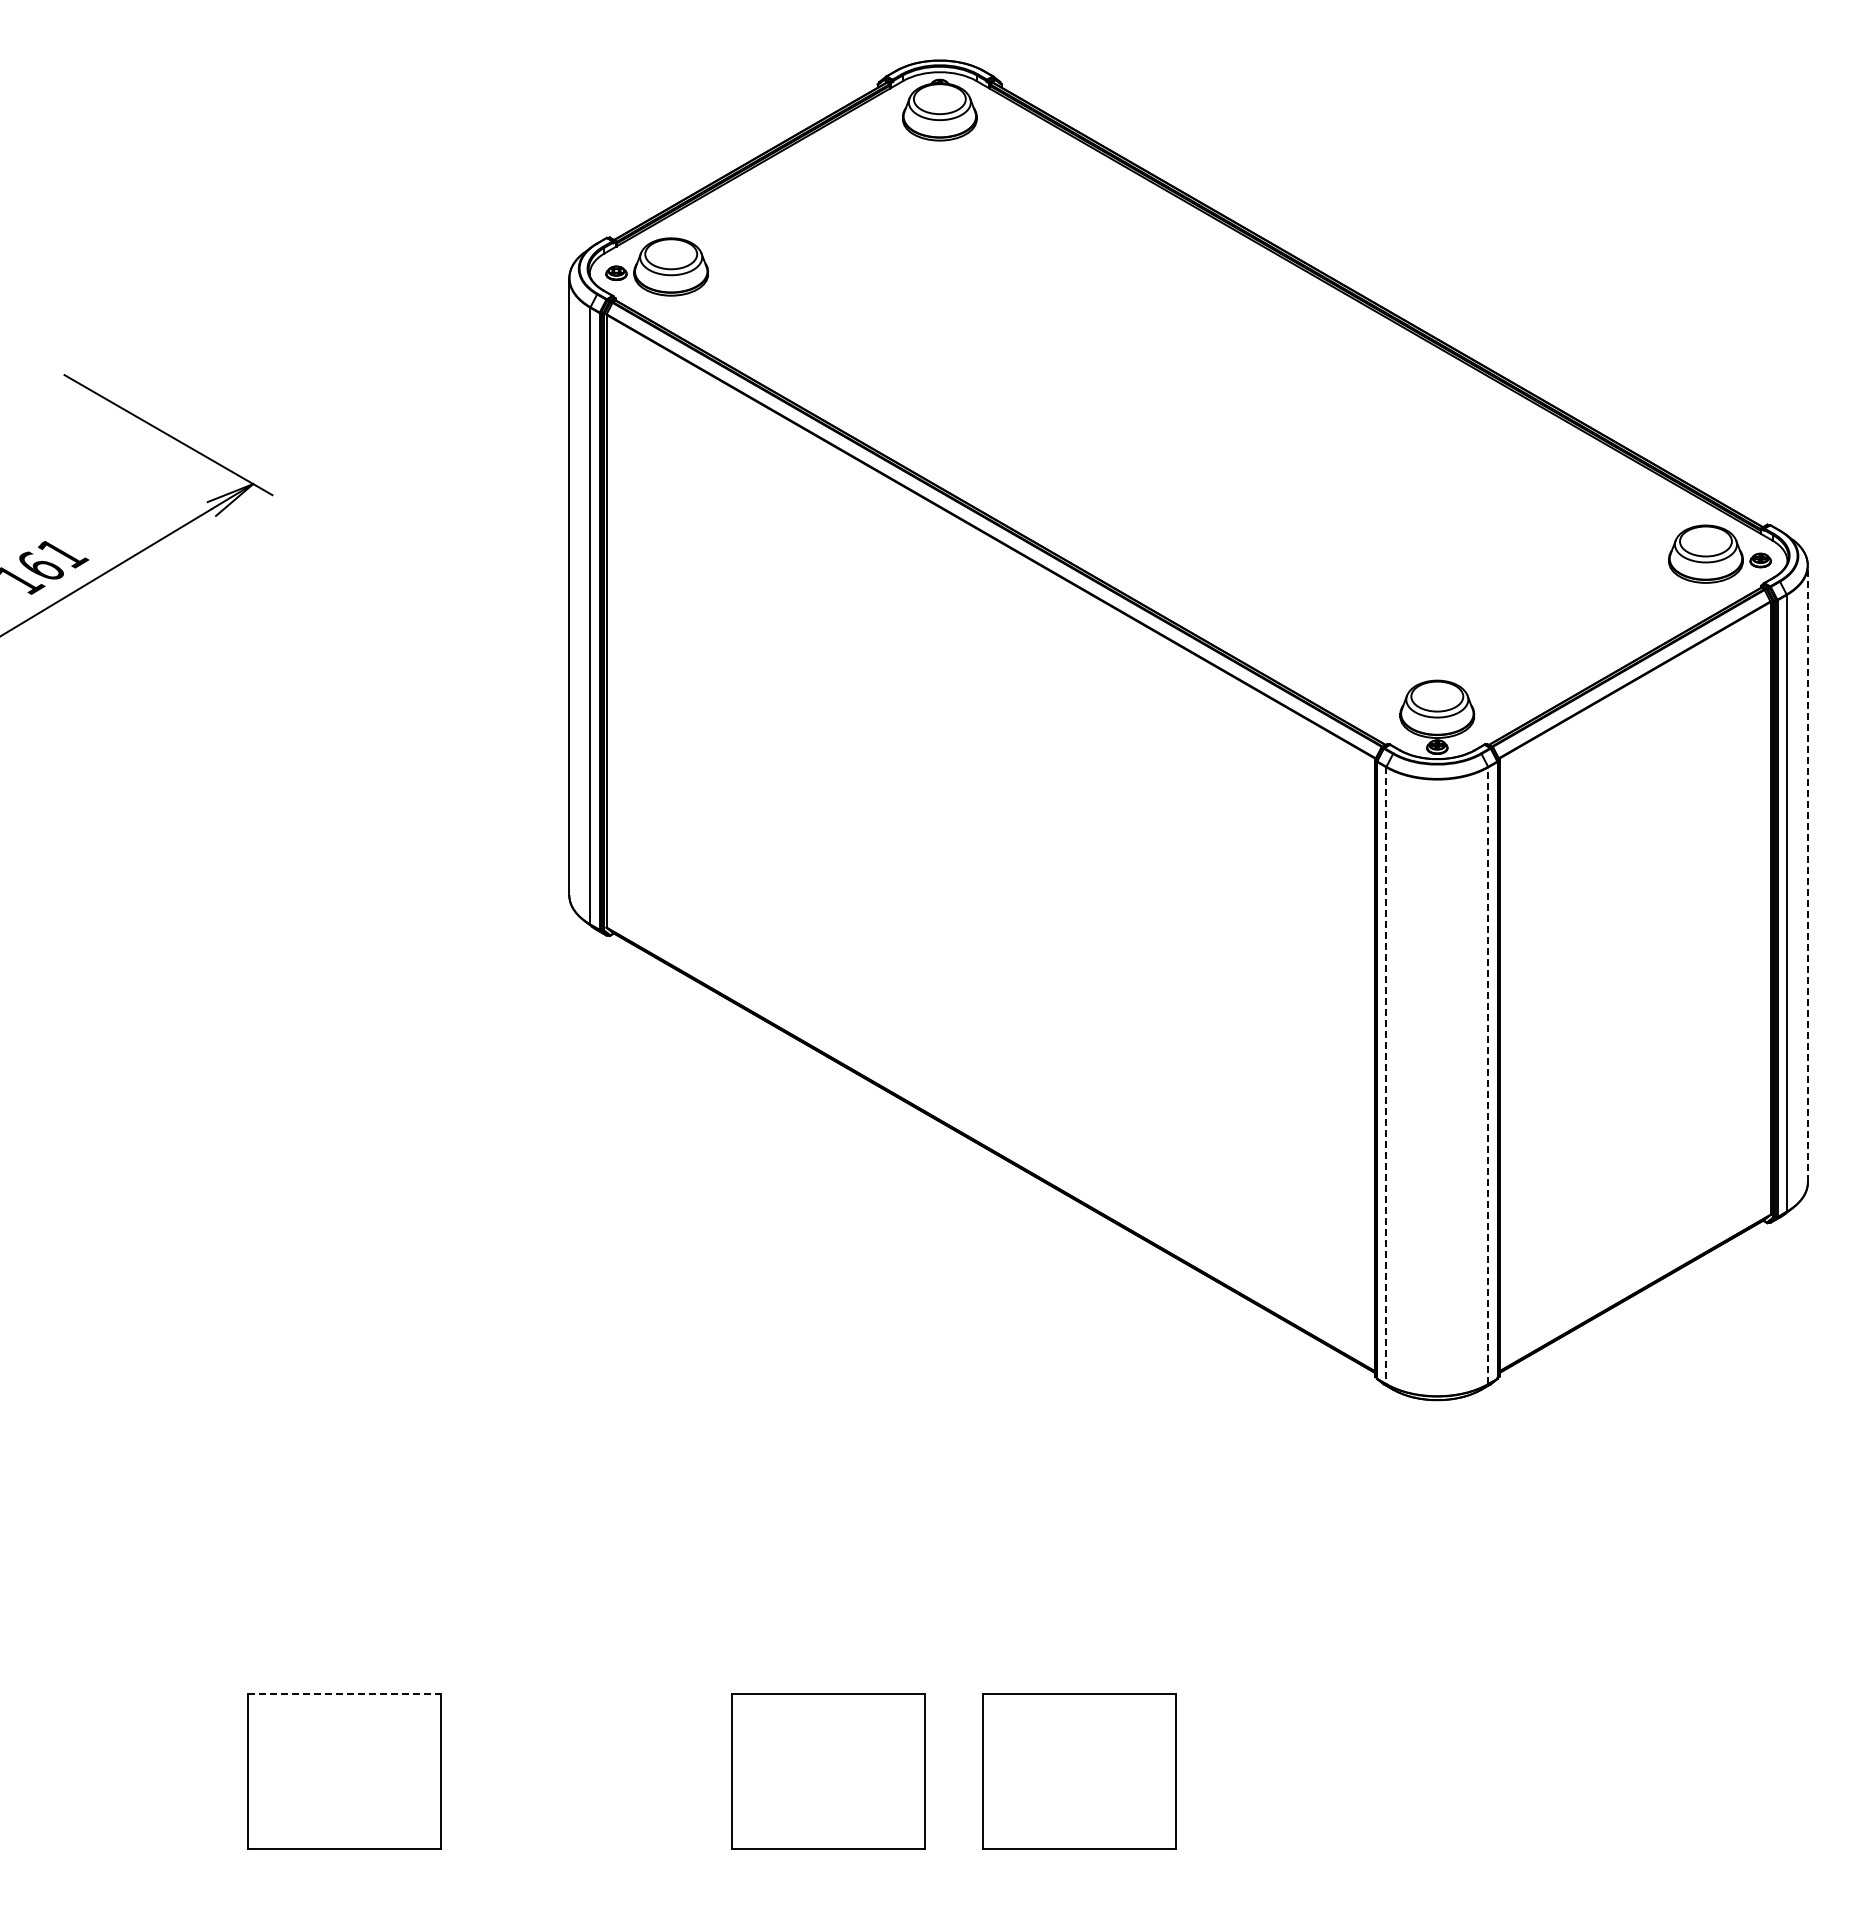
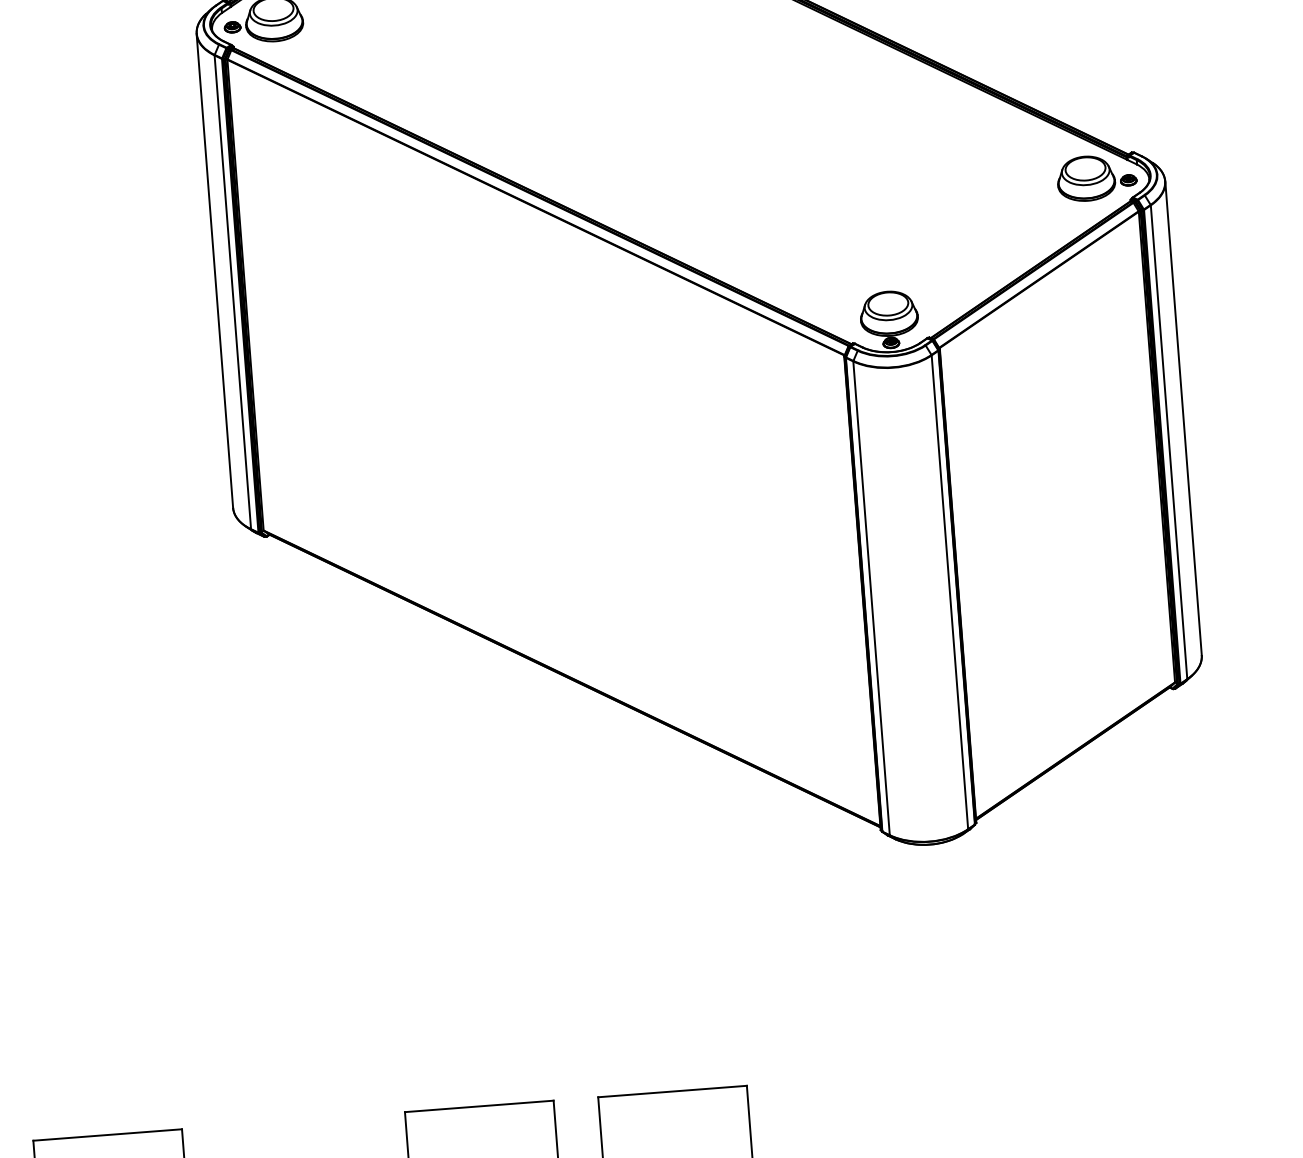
line: (1807, 873) -> (1183, 418), dashed -> solid
line: (1488, 1075) -> (950, 592), dashed -> solid
line: (1386, 1076) -> (871, 598), dashed -> solid
line: (344, 1694) -> (107, 1135), dashed -> solid

